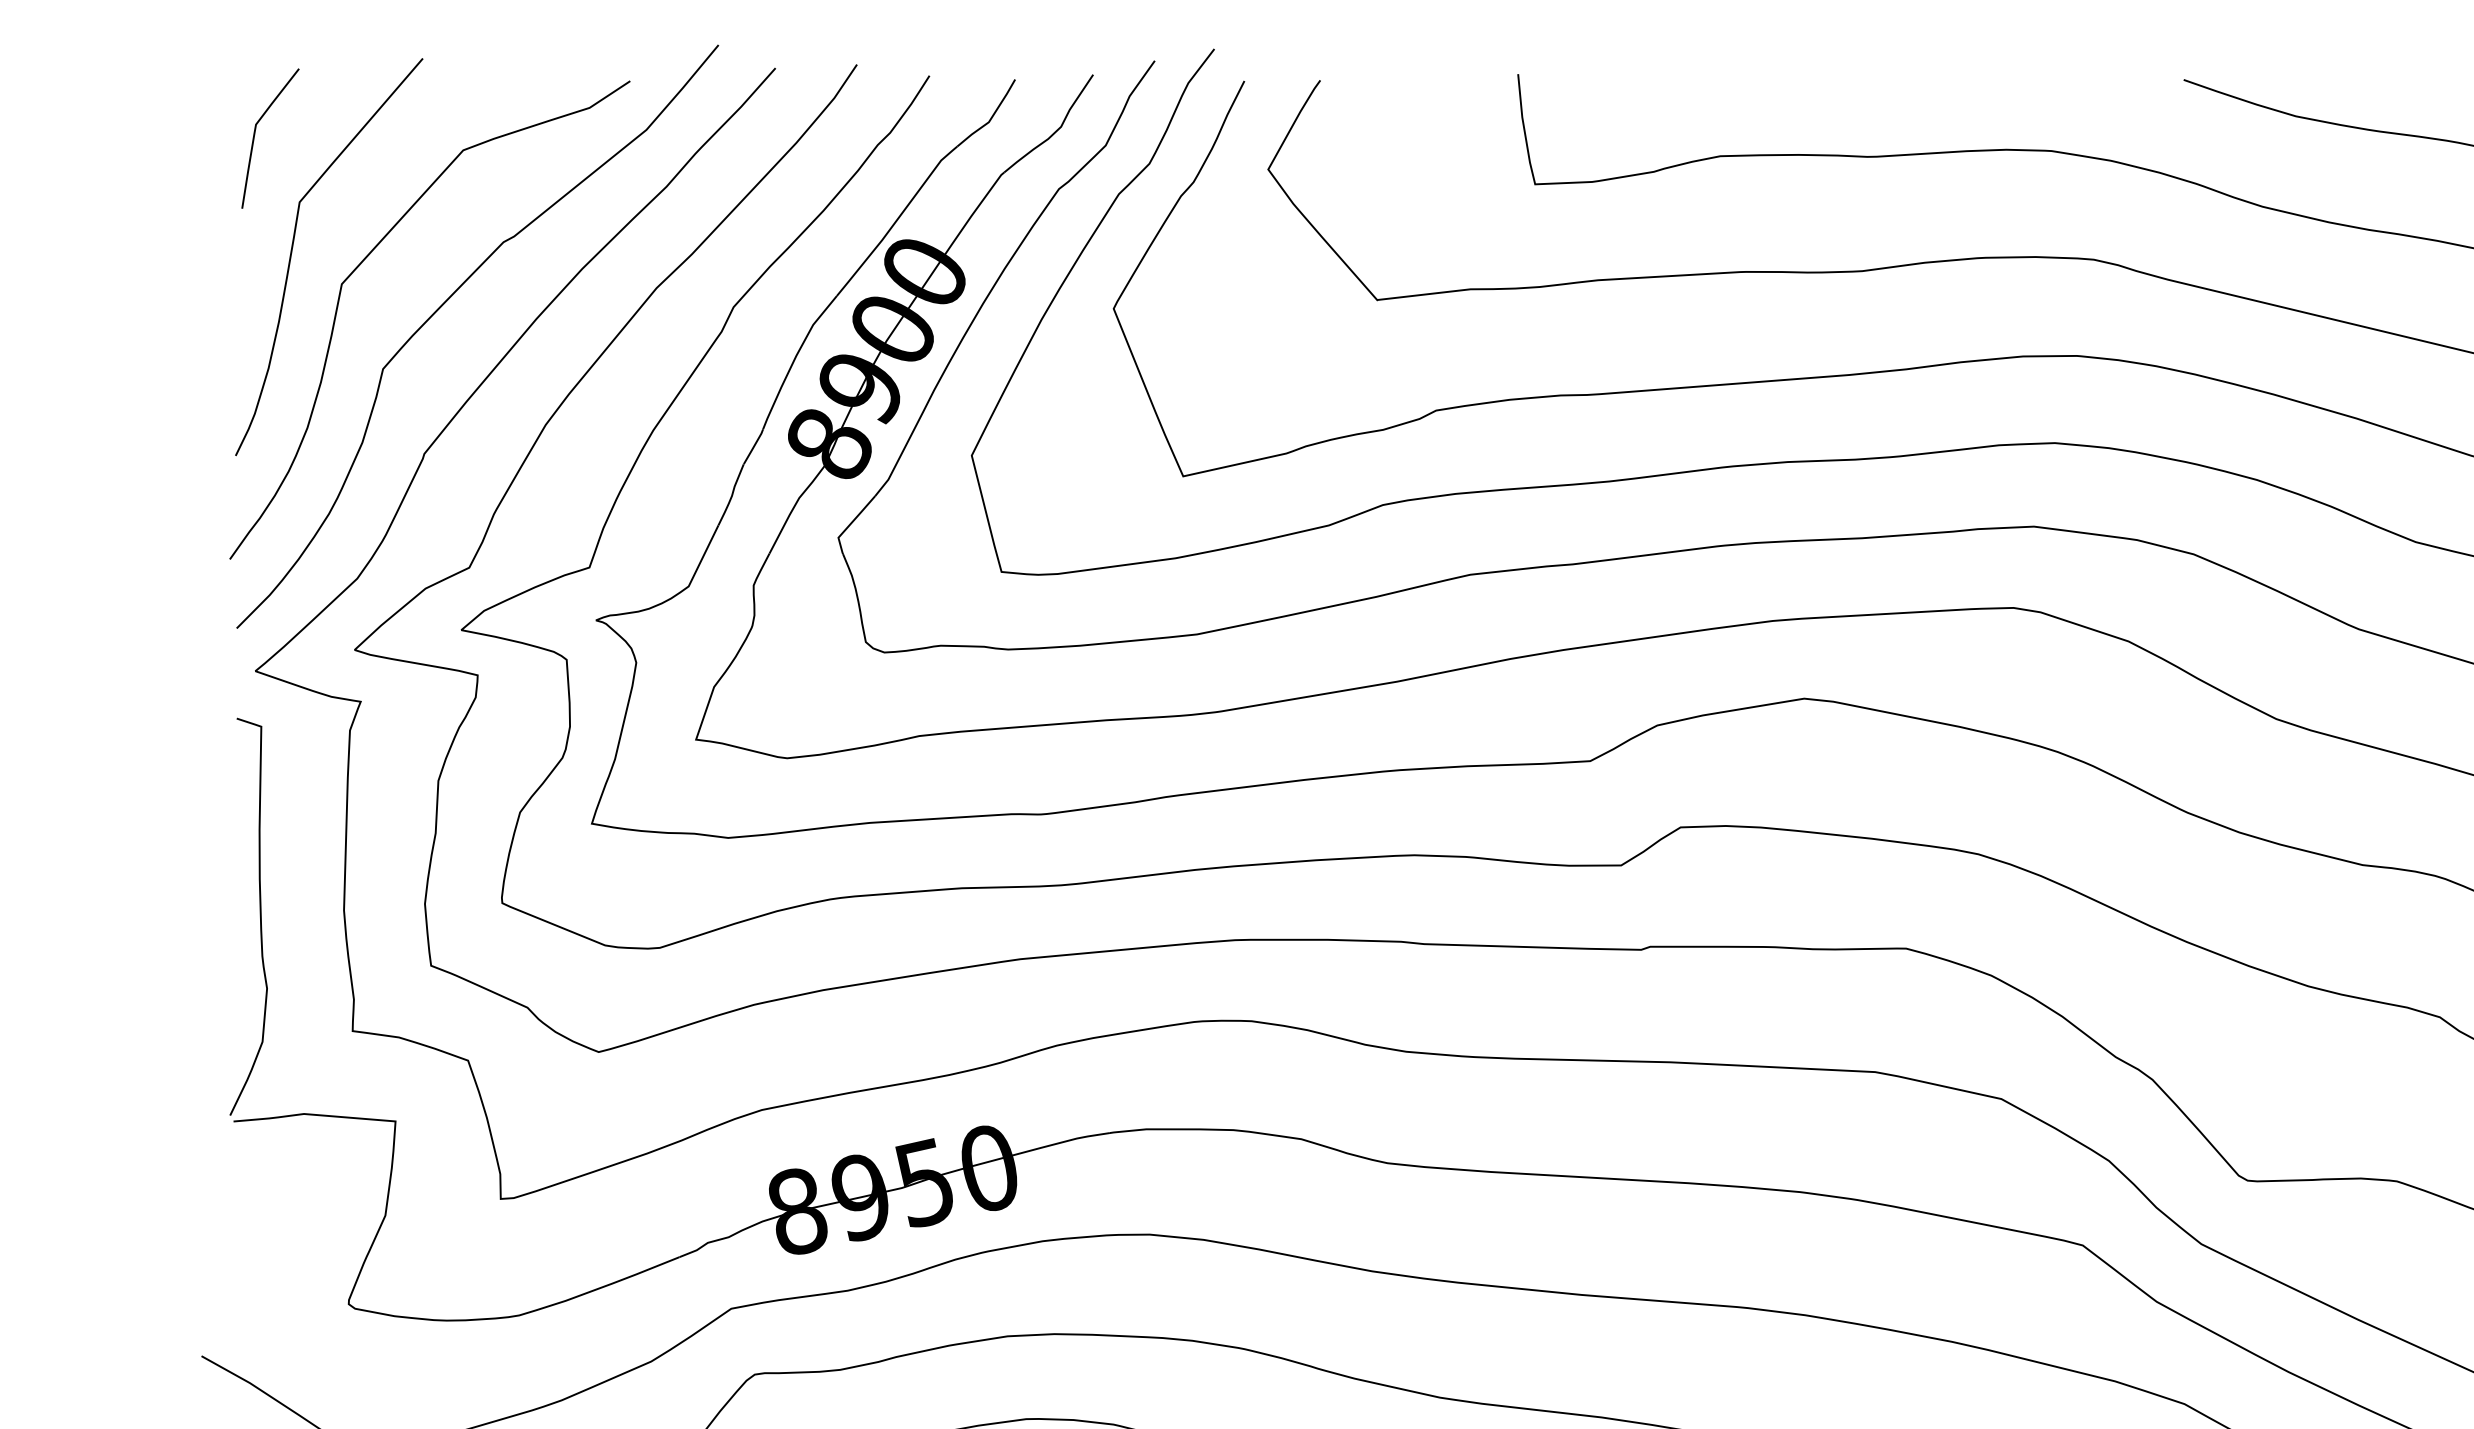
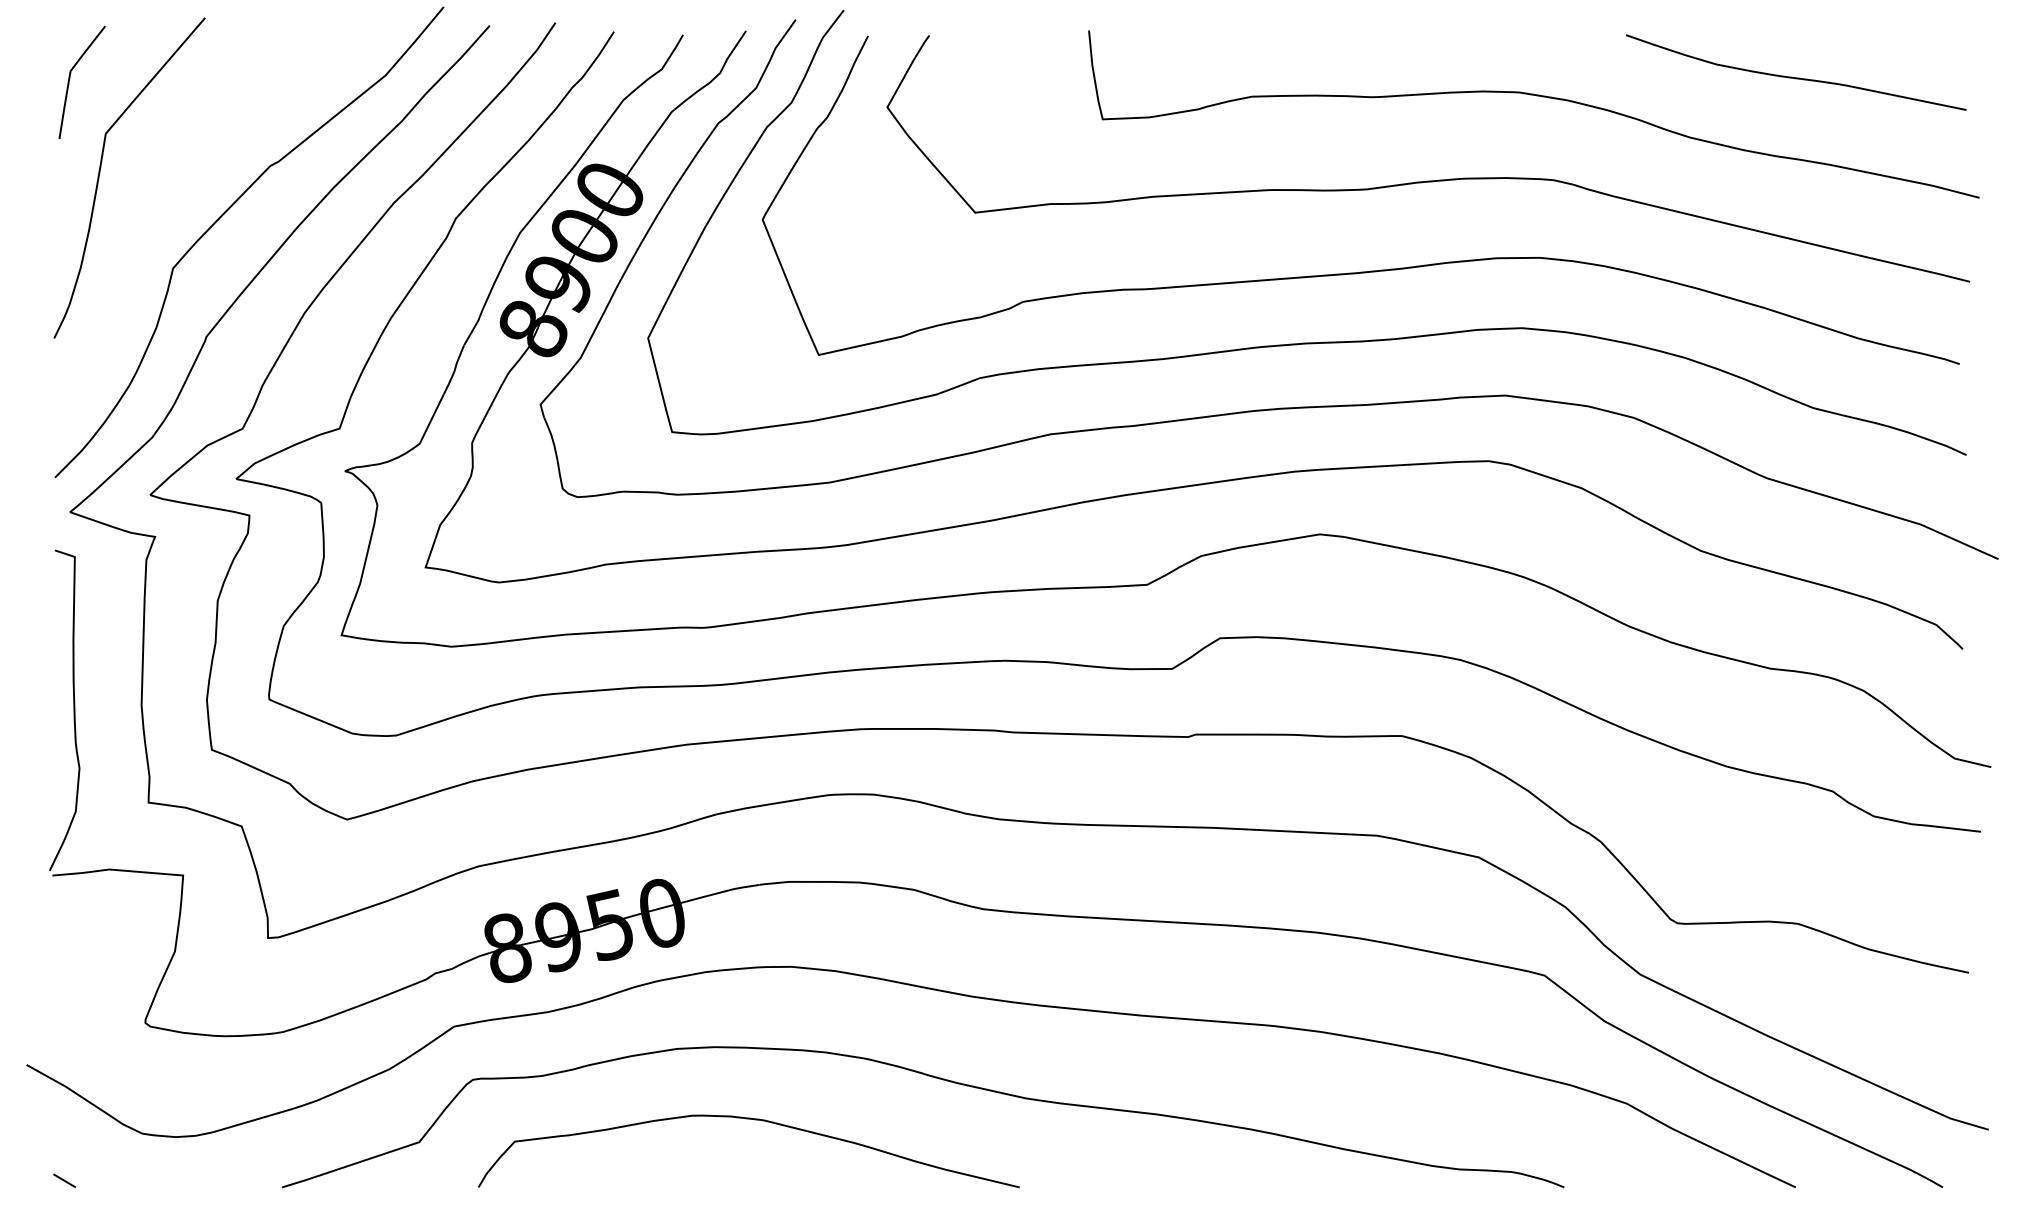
curve: (362, 263) -> (156, 183), removed

